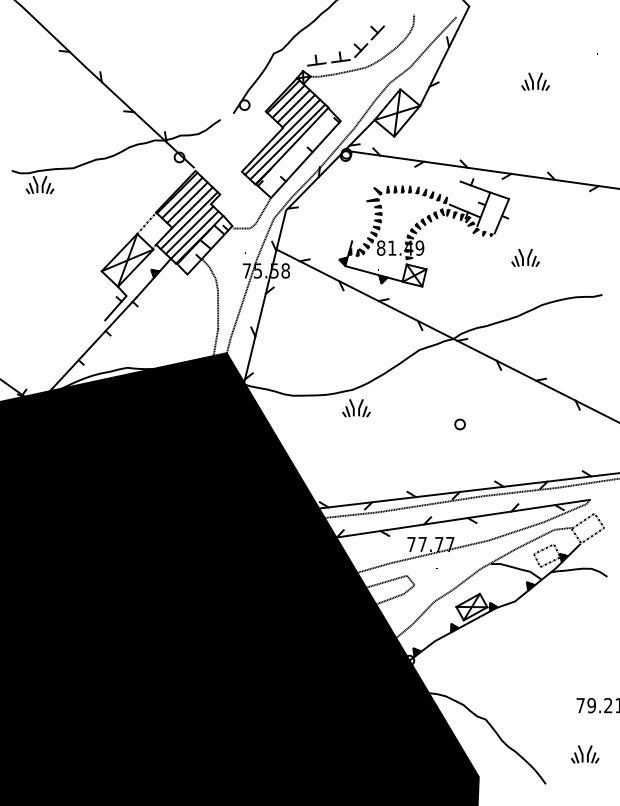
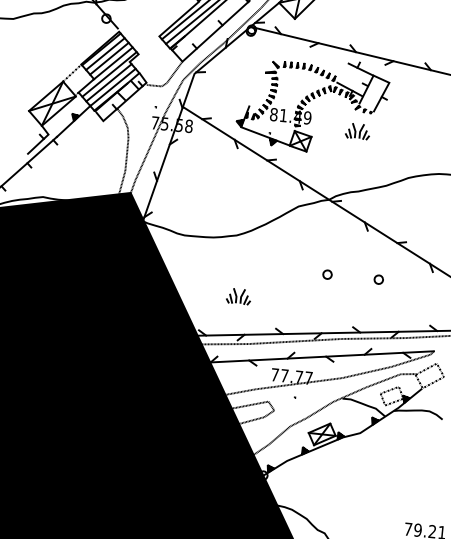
part: (525, 257) -> (357, 131), moved
part: (356, 408) -> (238, 296), moved
part: (518, 424) -> (378, 279), added

